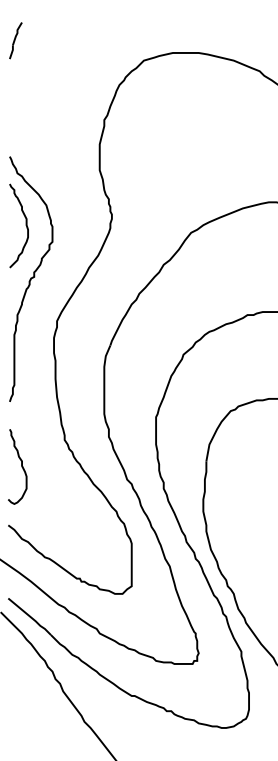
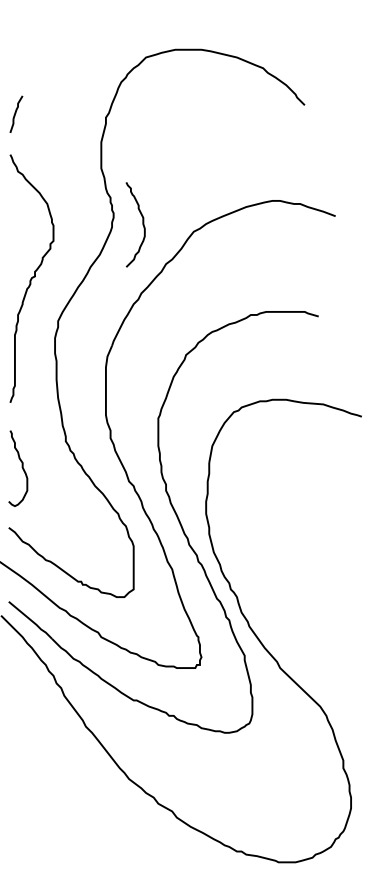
part: (15, 39) -> (16, 113), moved
curve: (25, 225) -> (142, 224), moved

